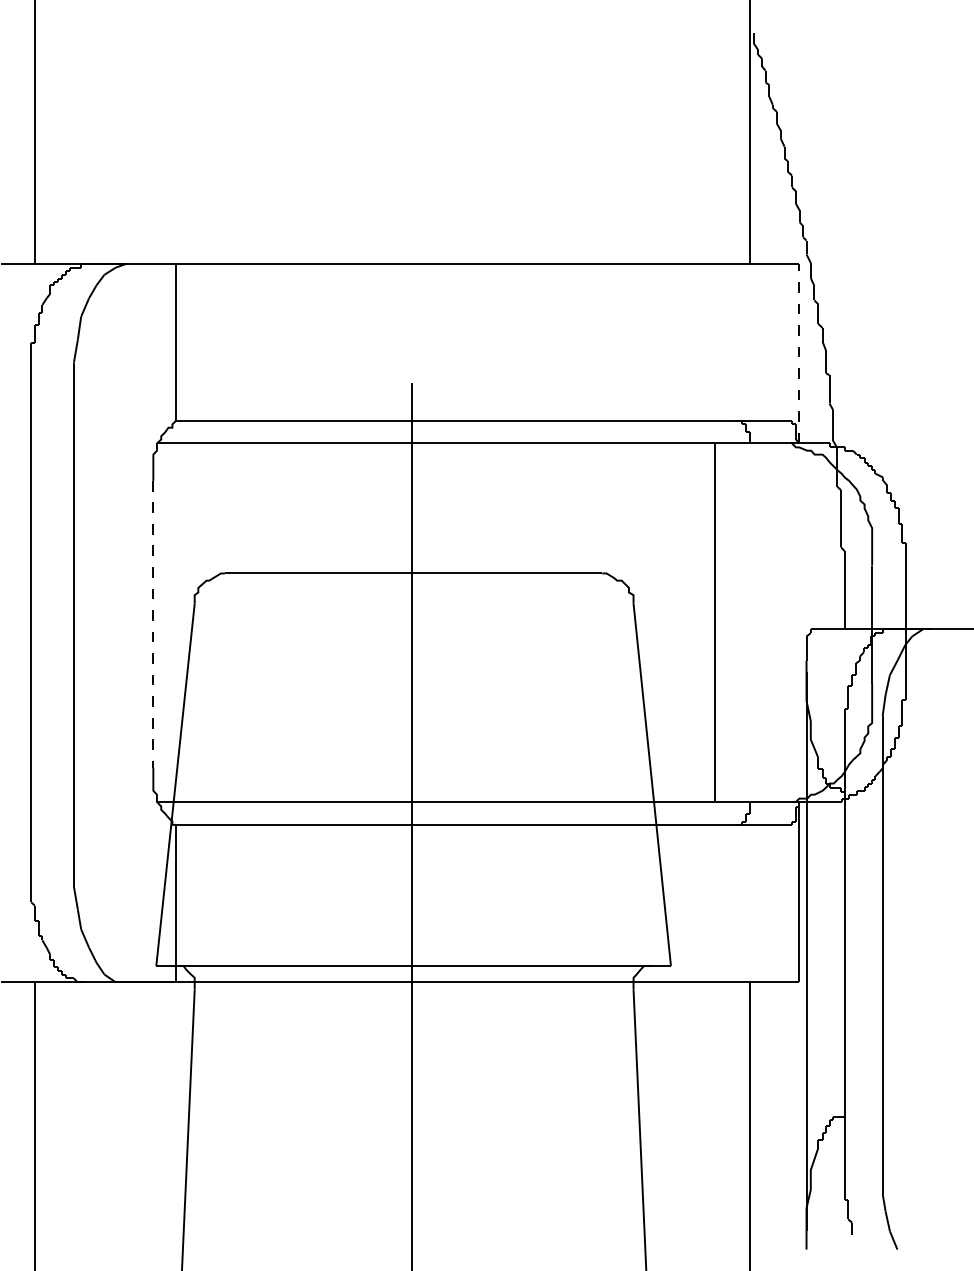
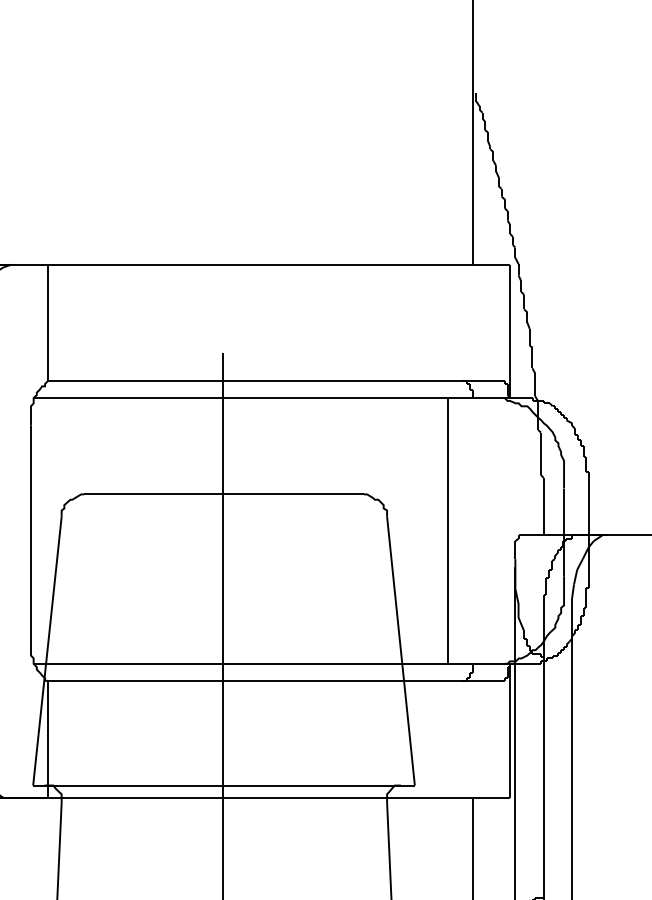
line: (799, 353) -> (510, 331), dashed -> solid
line: (153, 624) -> (31, 532), dashed -> solid

